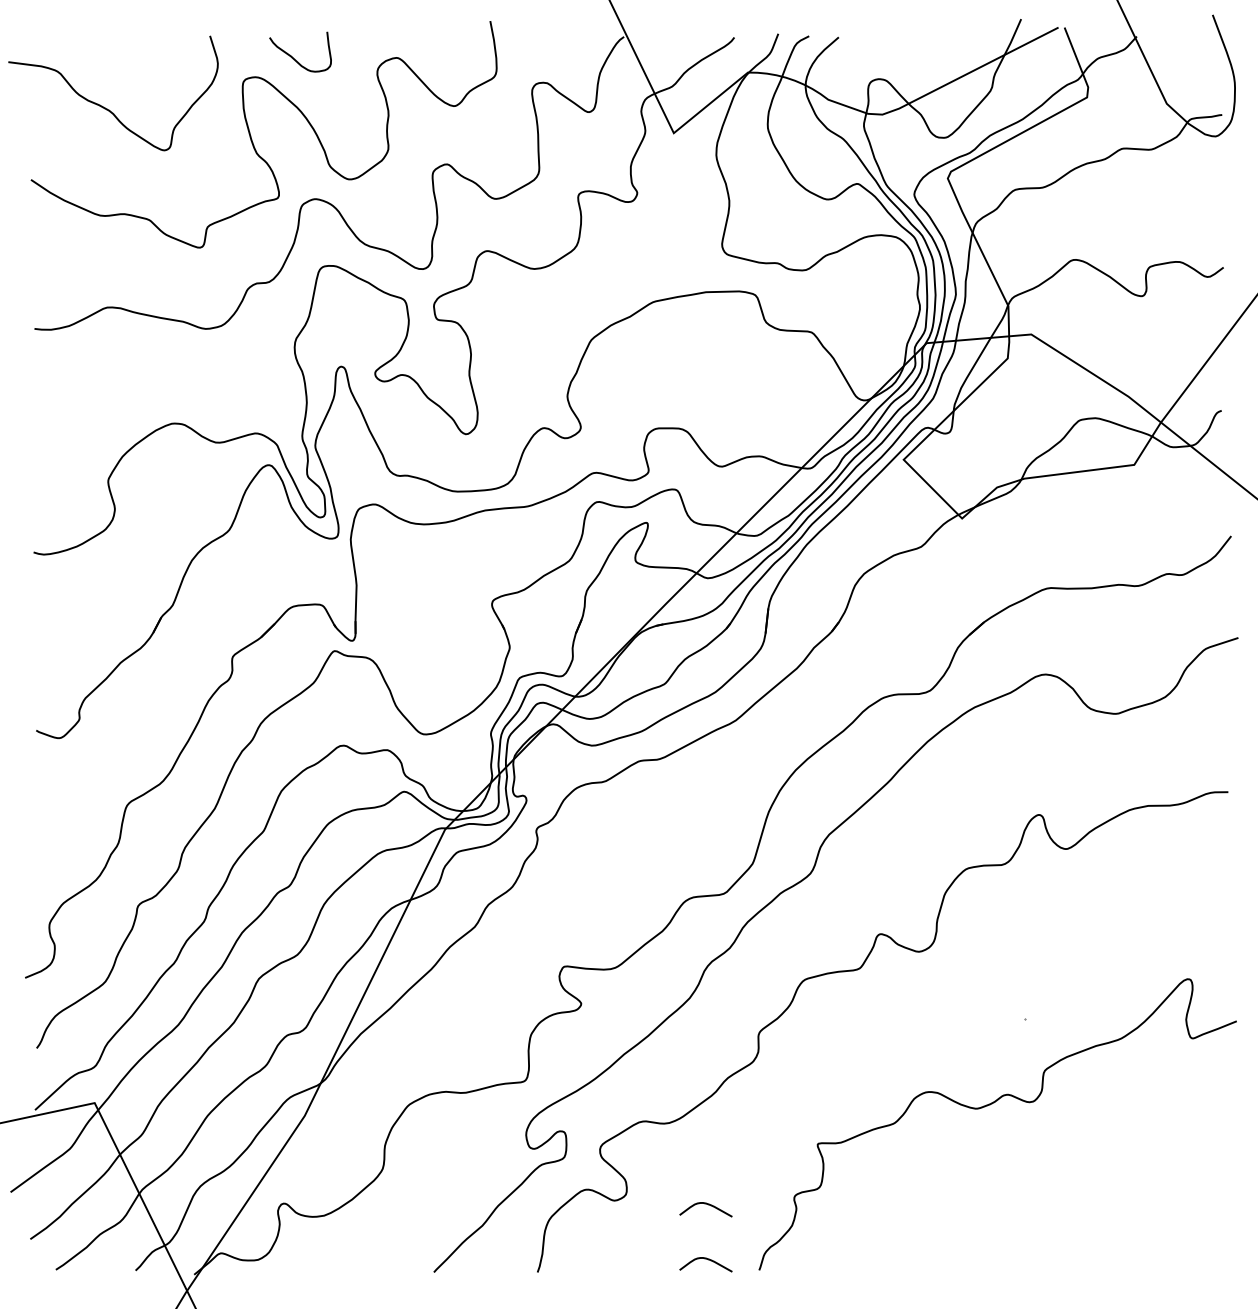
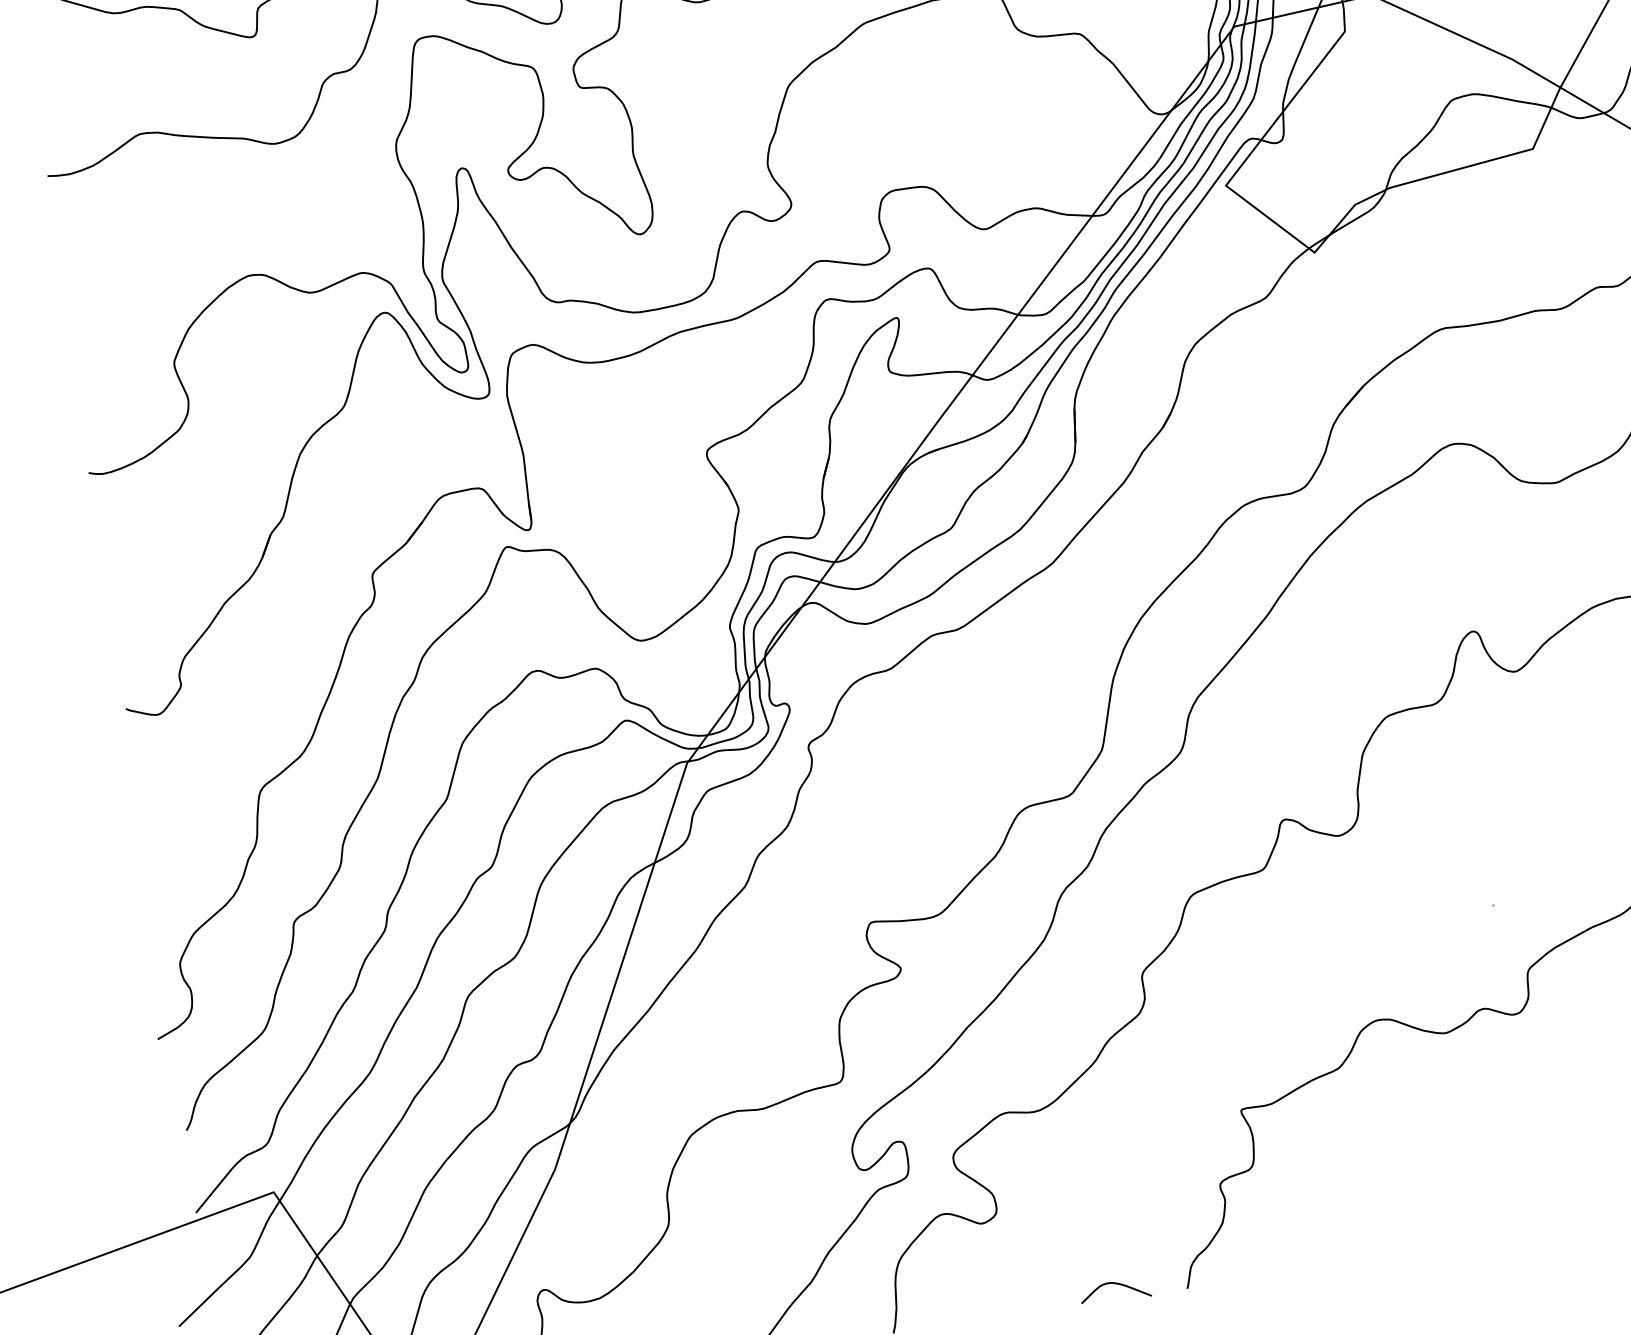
curve: (705, 1204) -> (1103, 1211), removed

